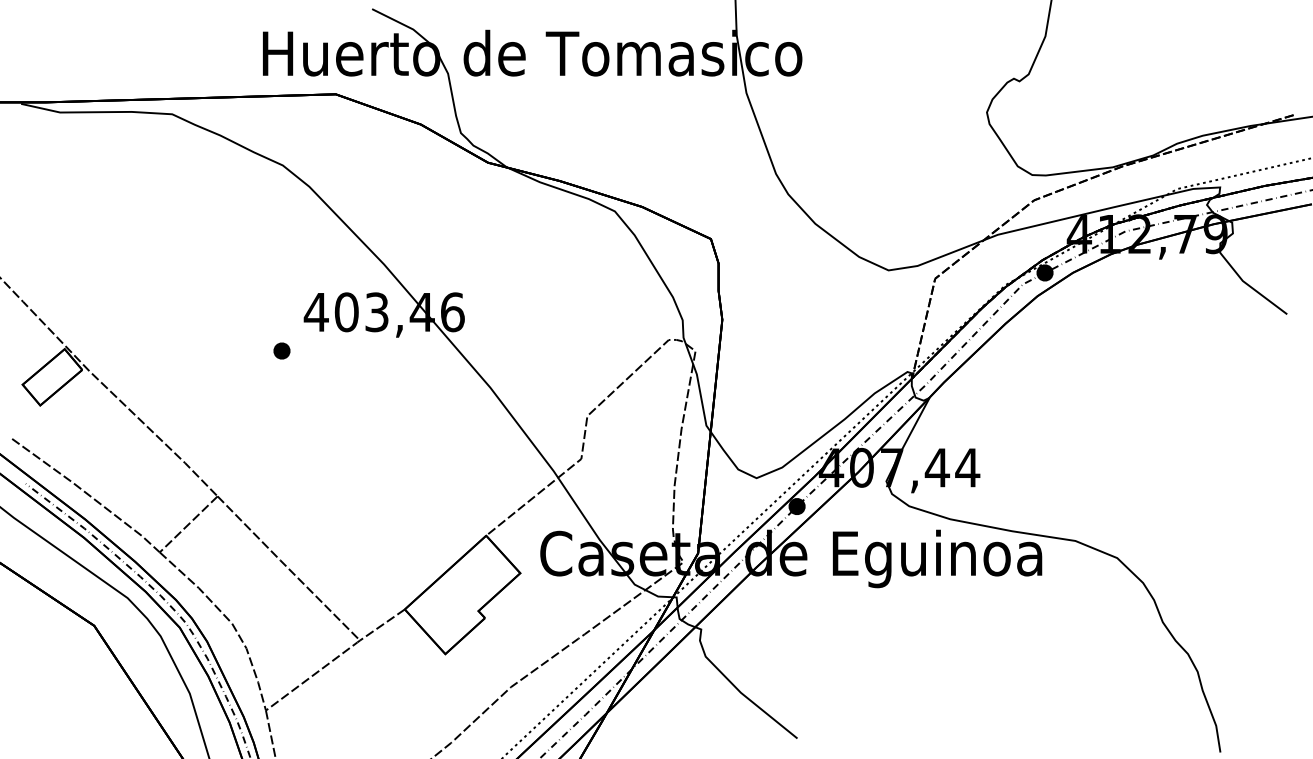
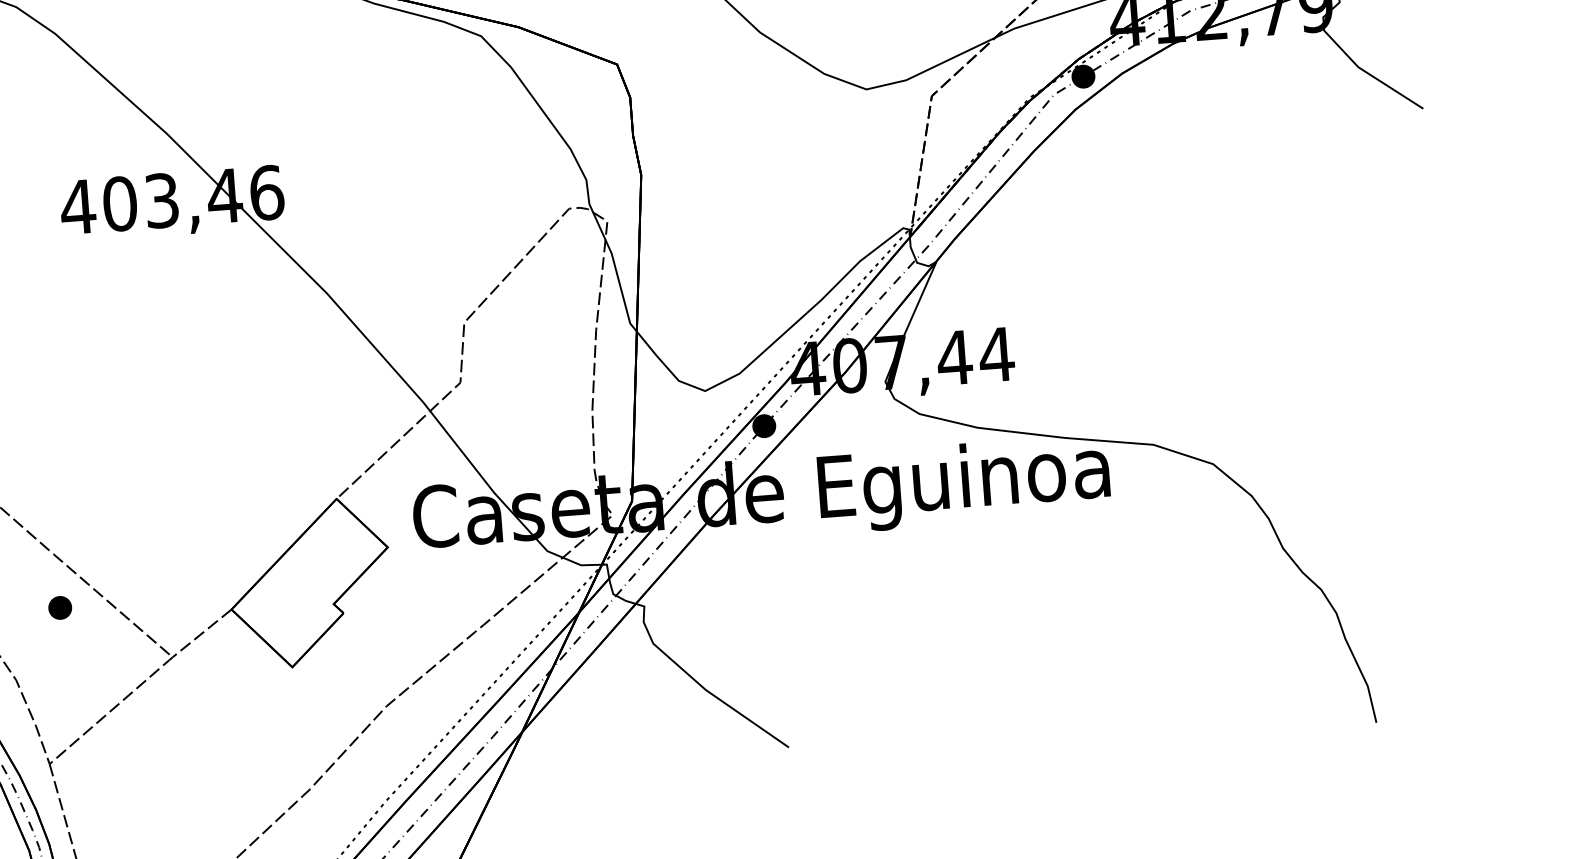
part: (281, 350) -> (59, 607), moved

